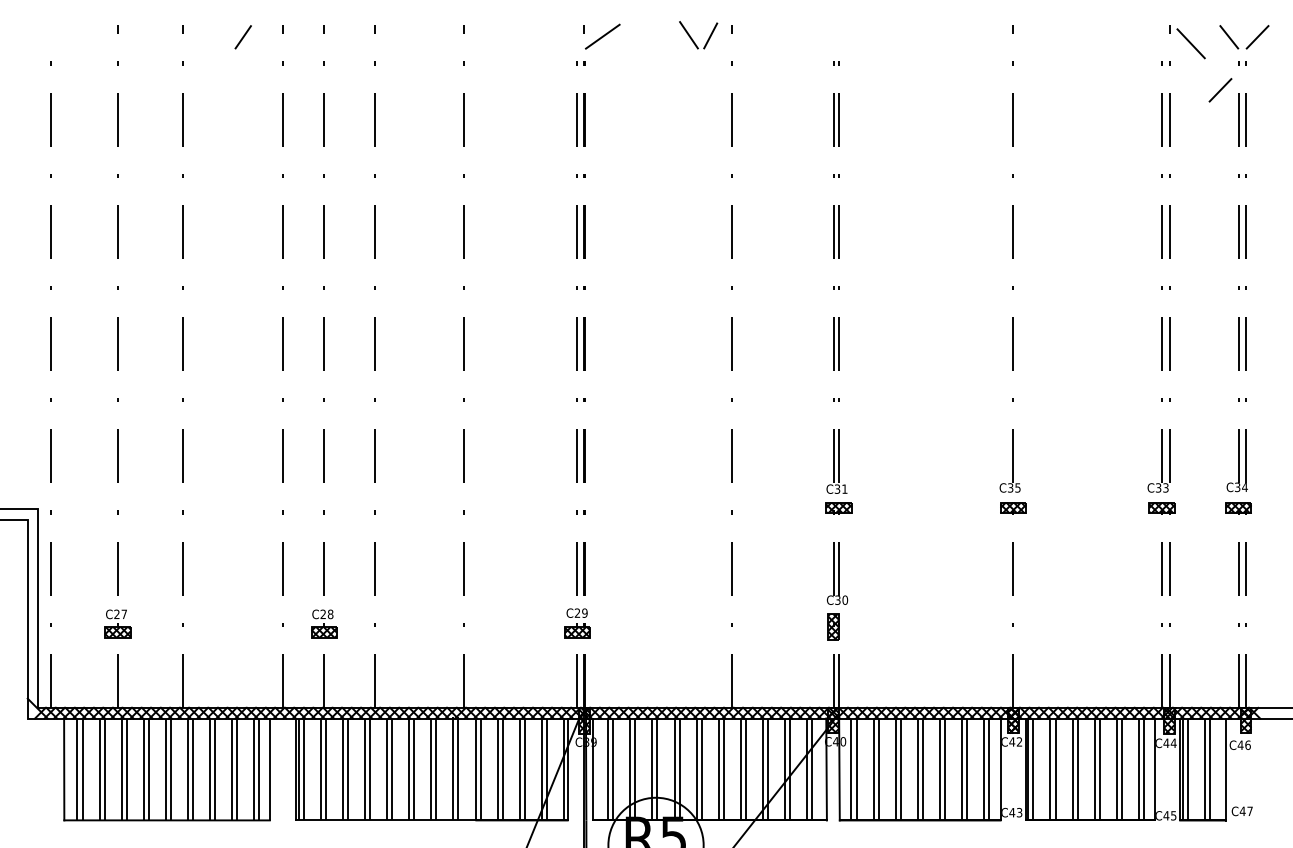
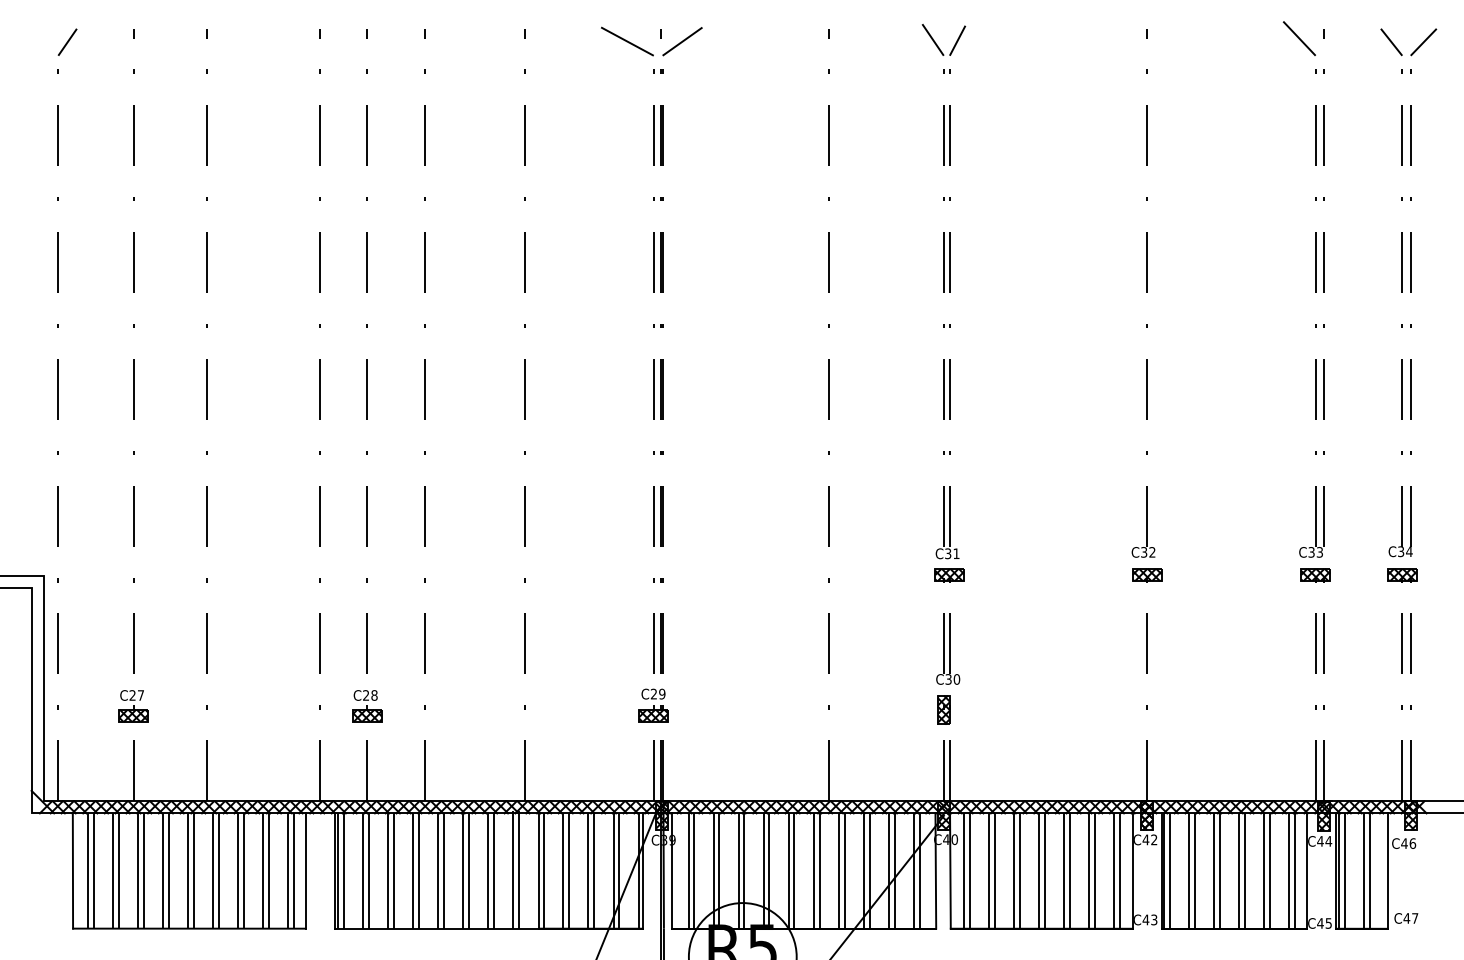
line: (243, 36) -> (67, 41), moved
line: (554, 36) -> (627, 41), added
part: (692, 39) -> (937, 44), moved
line: (1190, 43) -> (1298, 38), moved
line: (1220, 90) -> (1381, 102), removed
text: (1018, 488) -> (1152, 552), C35 -> C32

